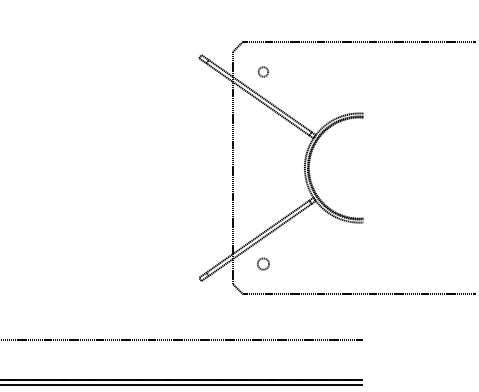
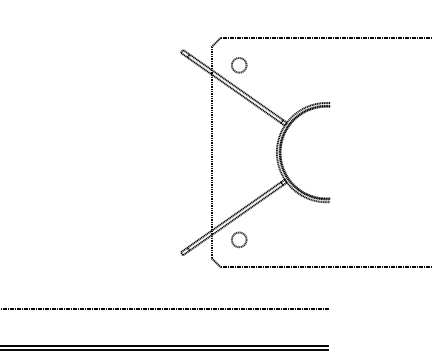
circle: (263, 71) -> (239, 64), size x1.67
circle: (263, 263) -> (239, 239), size x1.43

